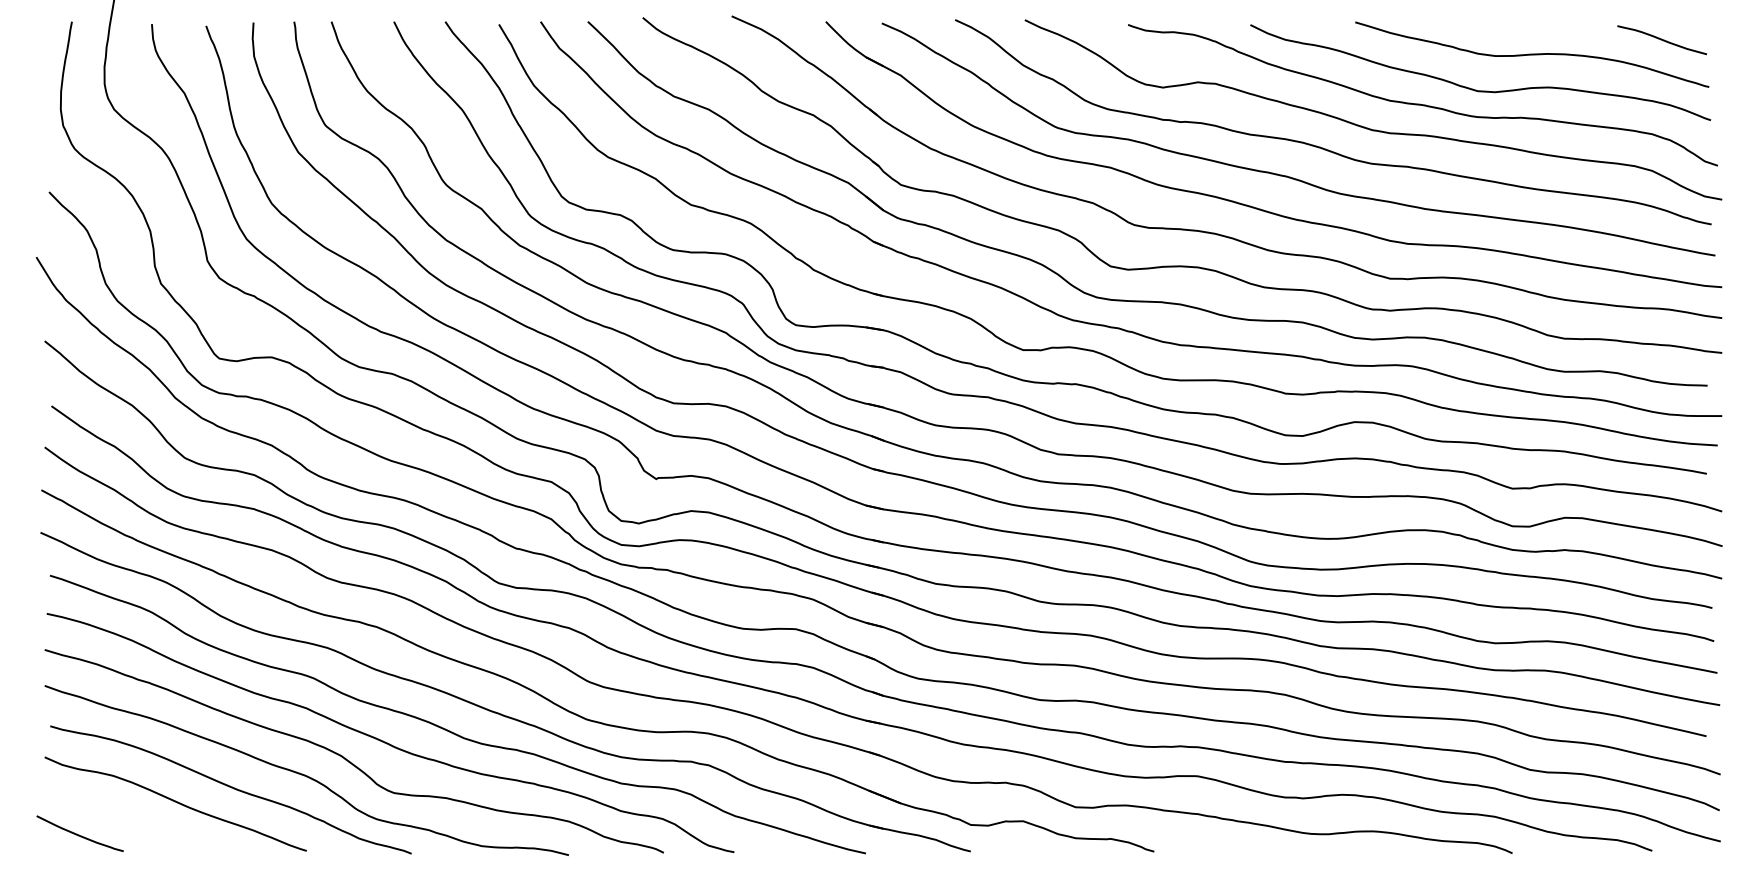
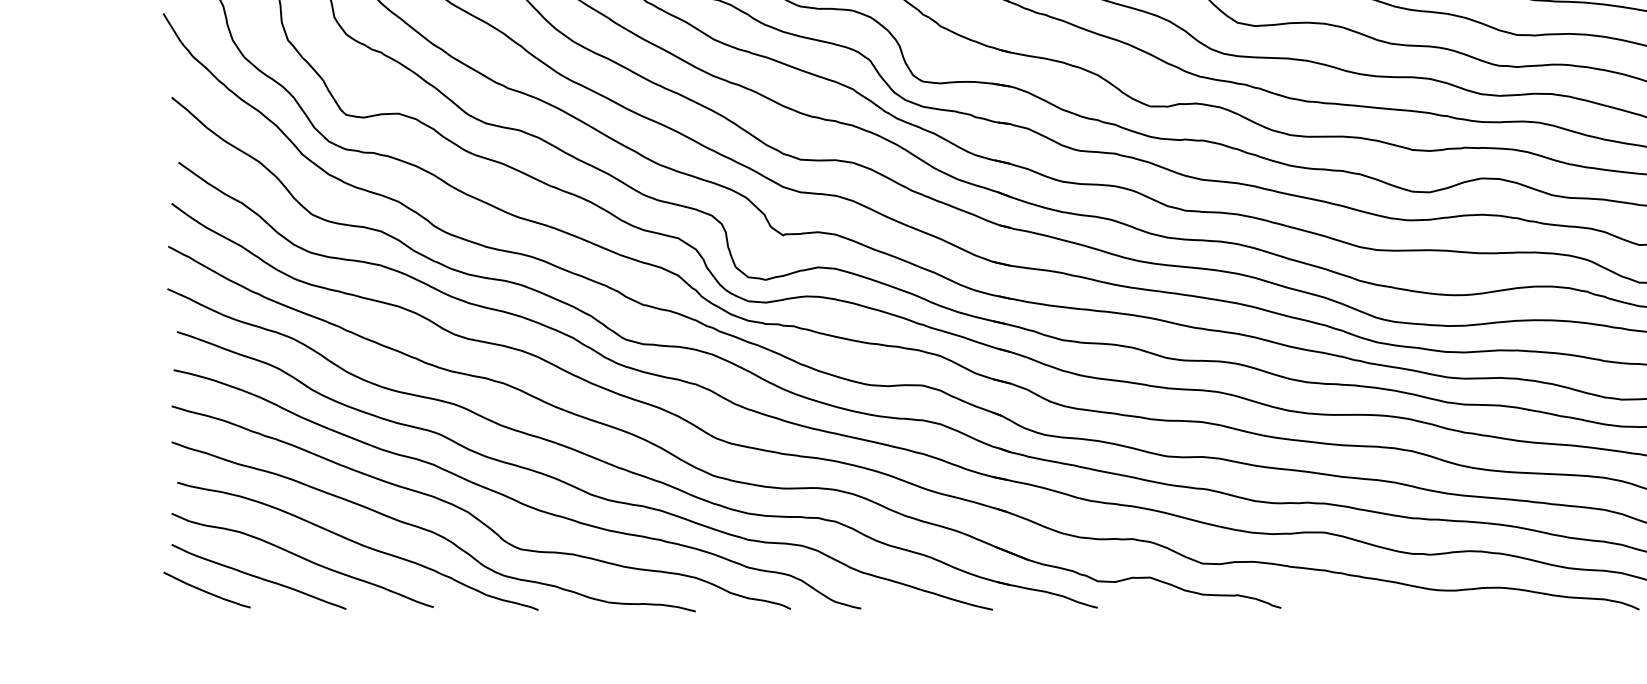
curve: (131, 820) -> (258, 576), added

